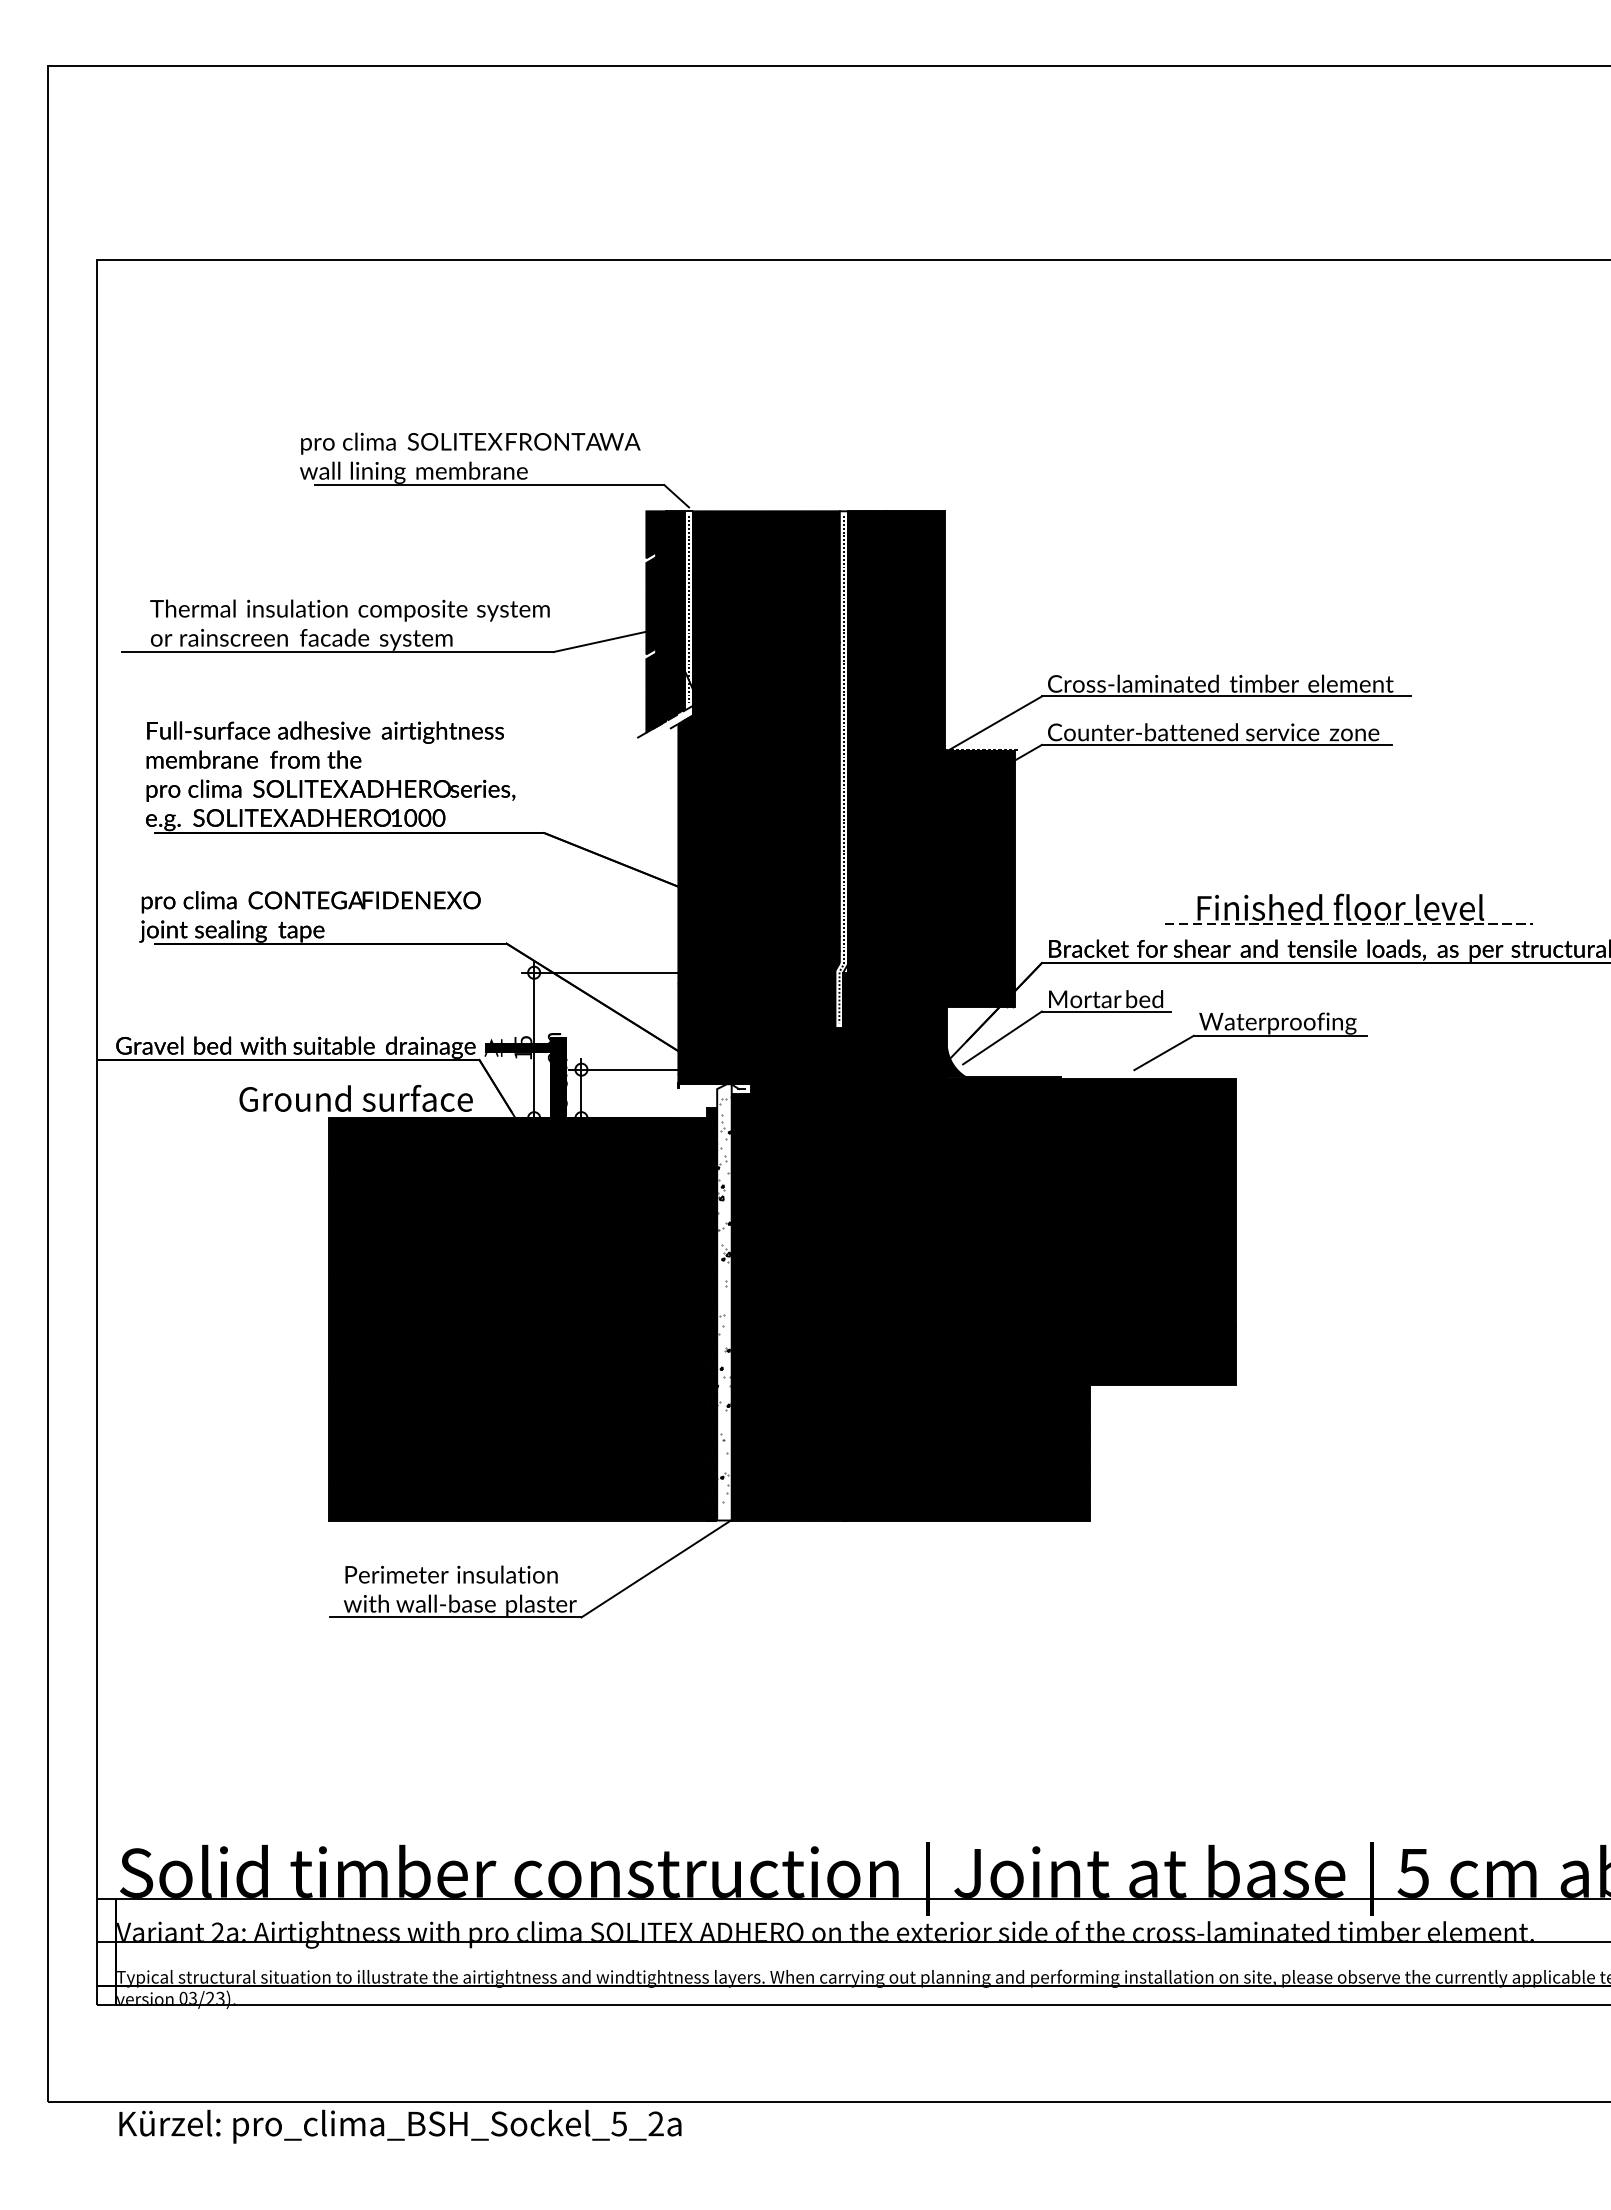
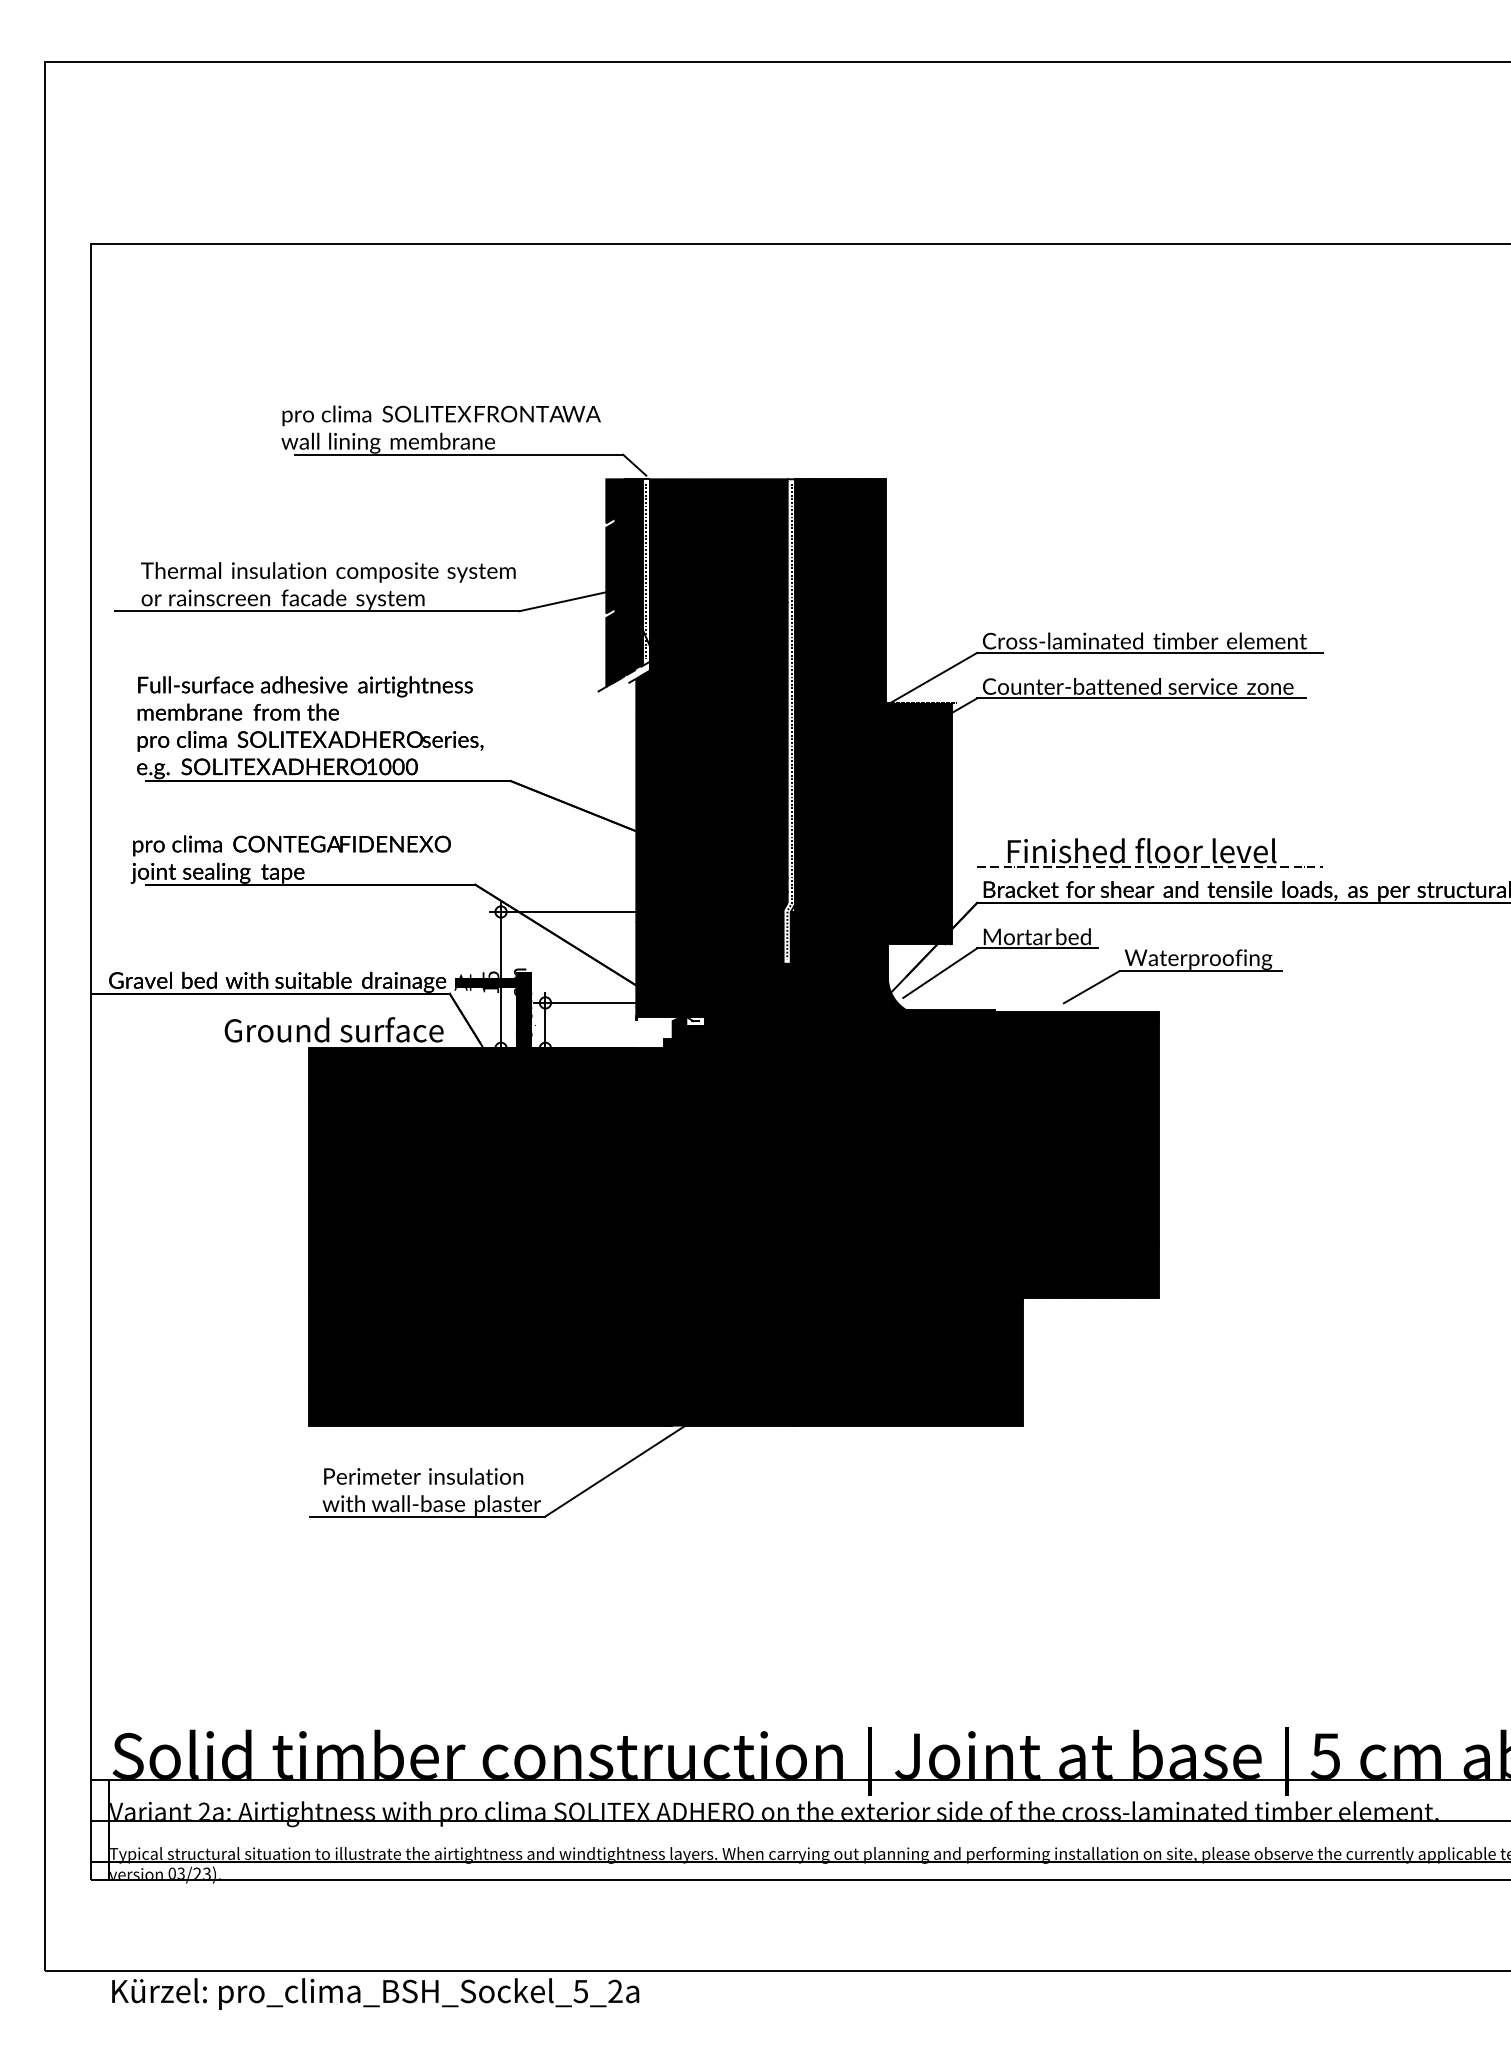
part: (1348, 908) -> (1149, 851), moved
fill: (724, 1302) -> (679, 1221), added

